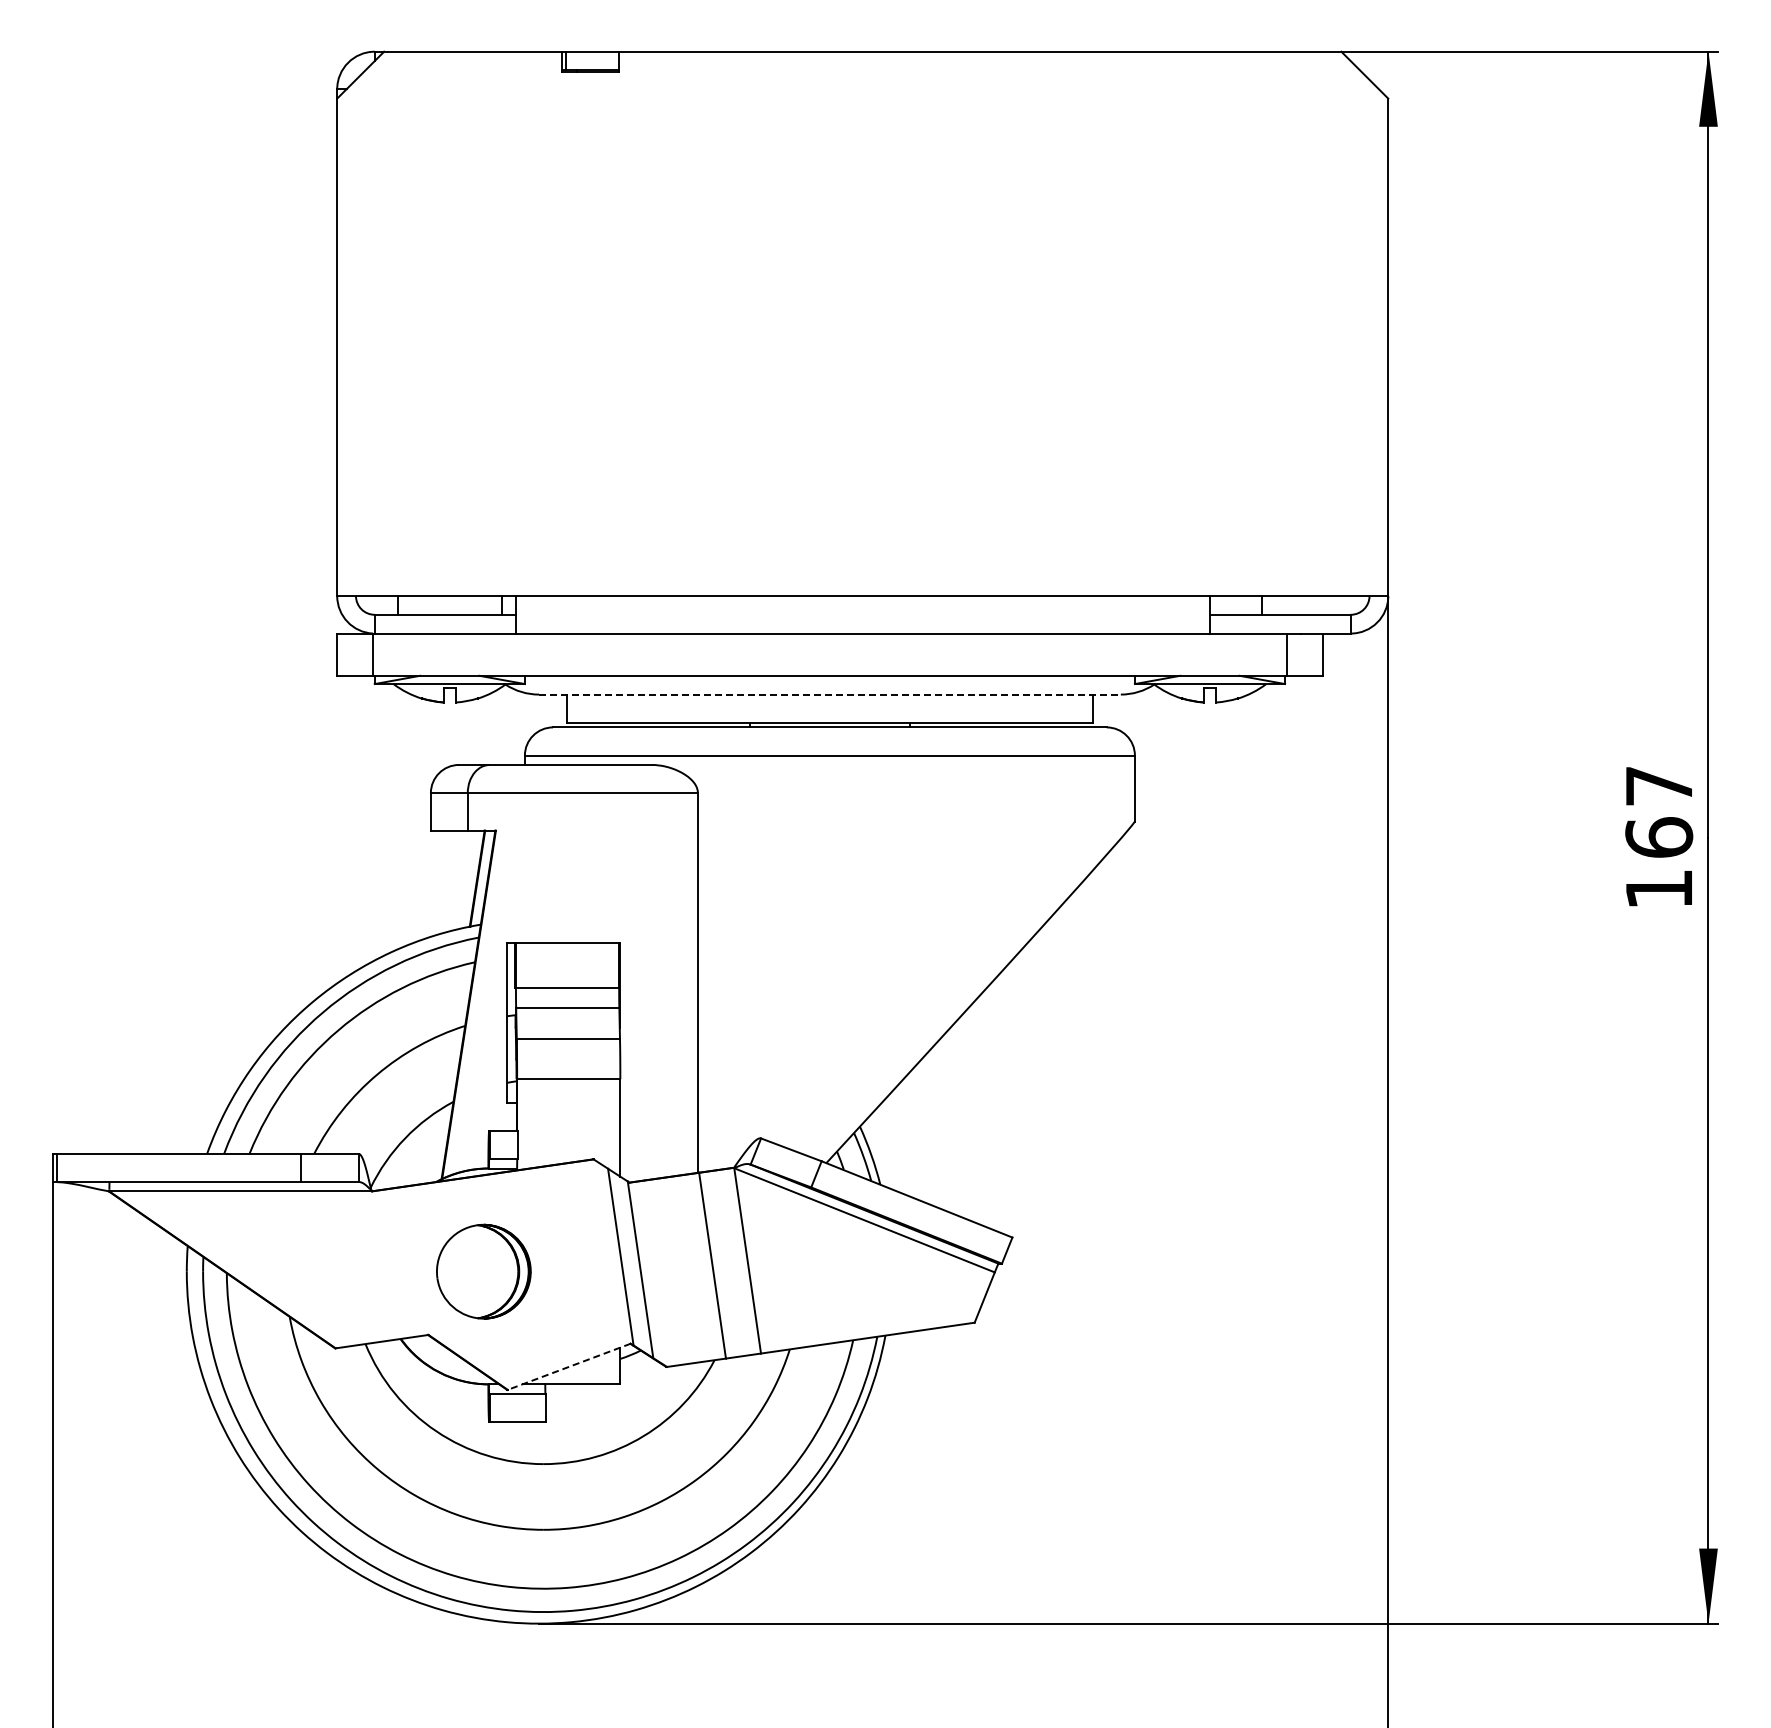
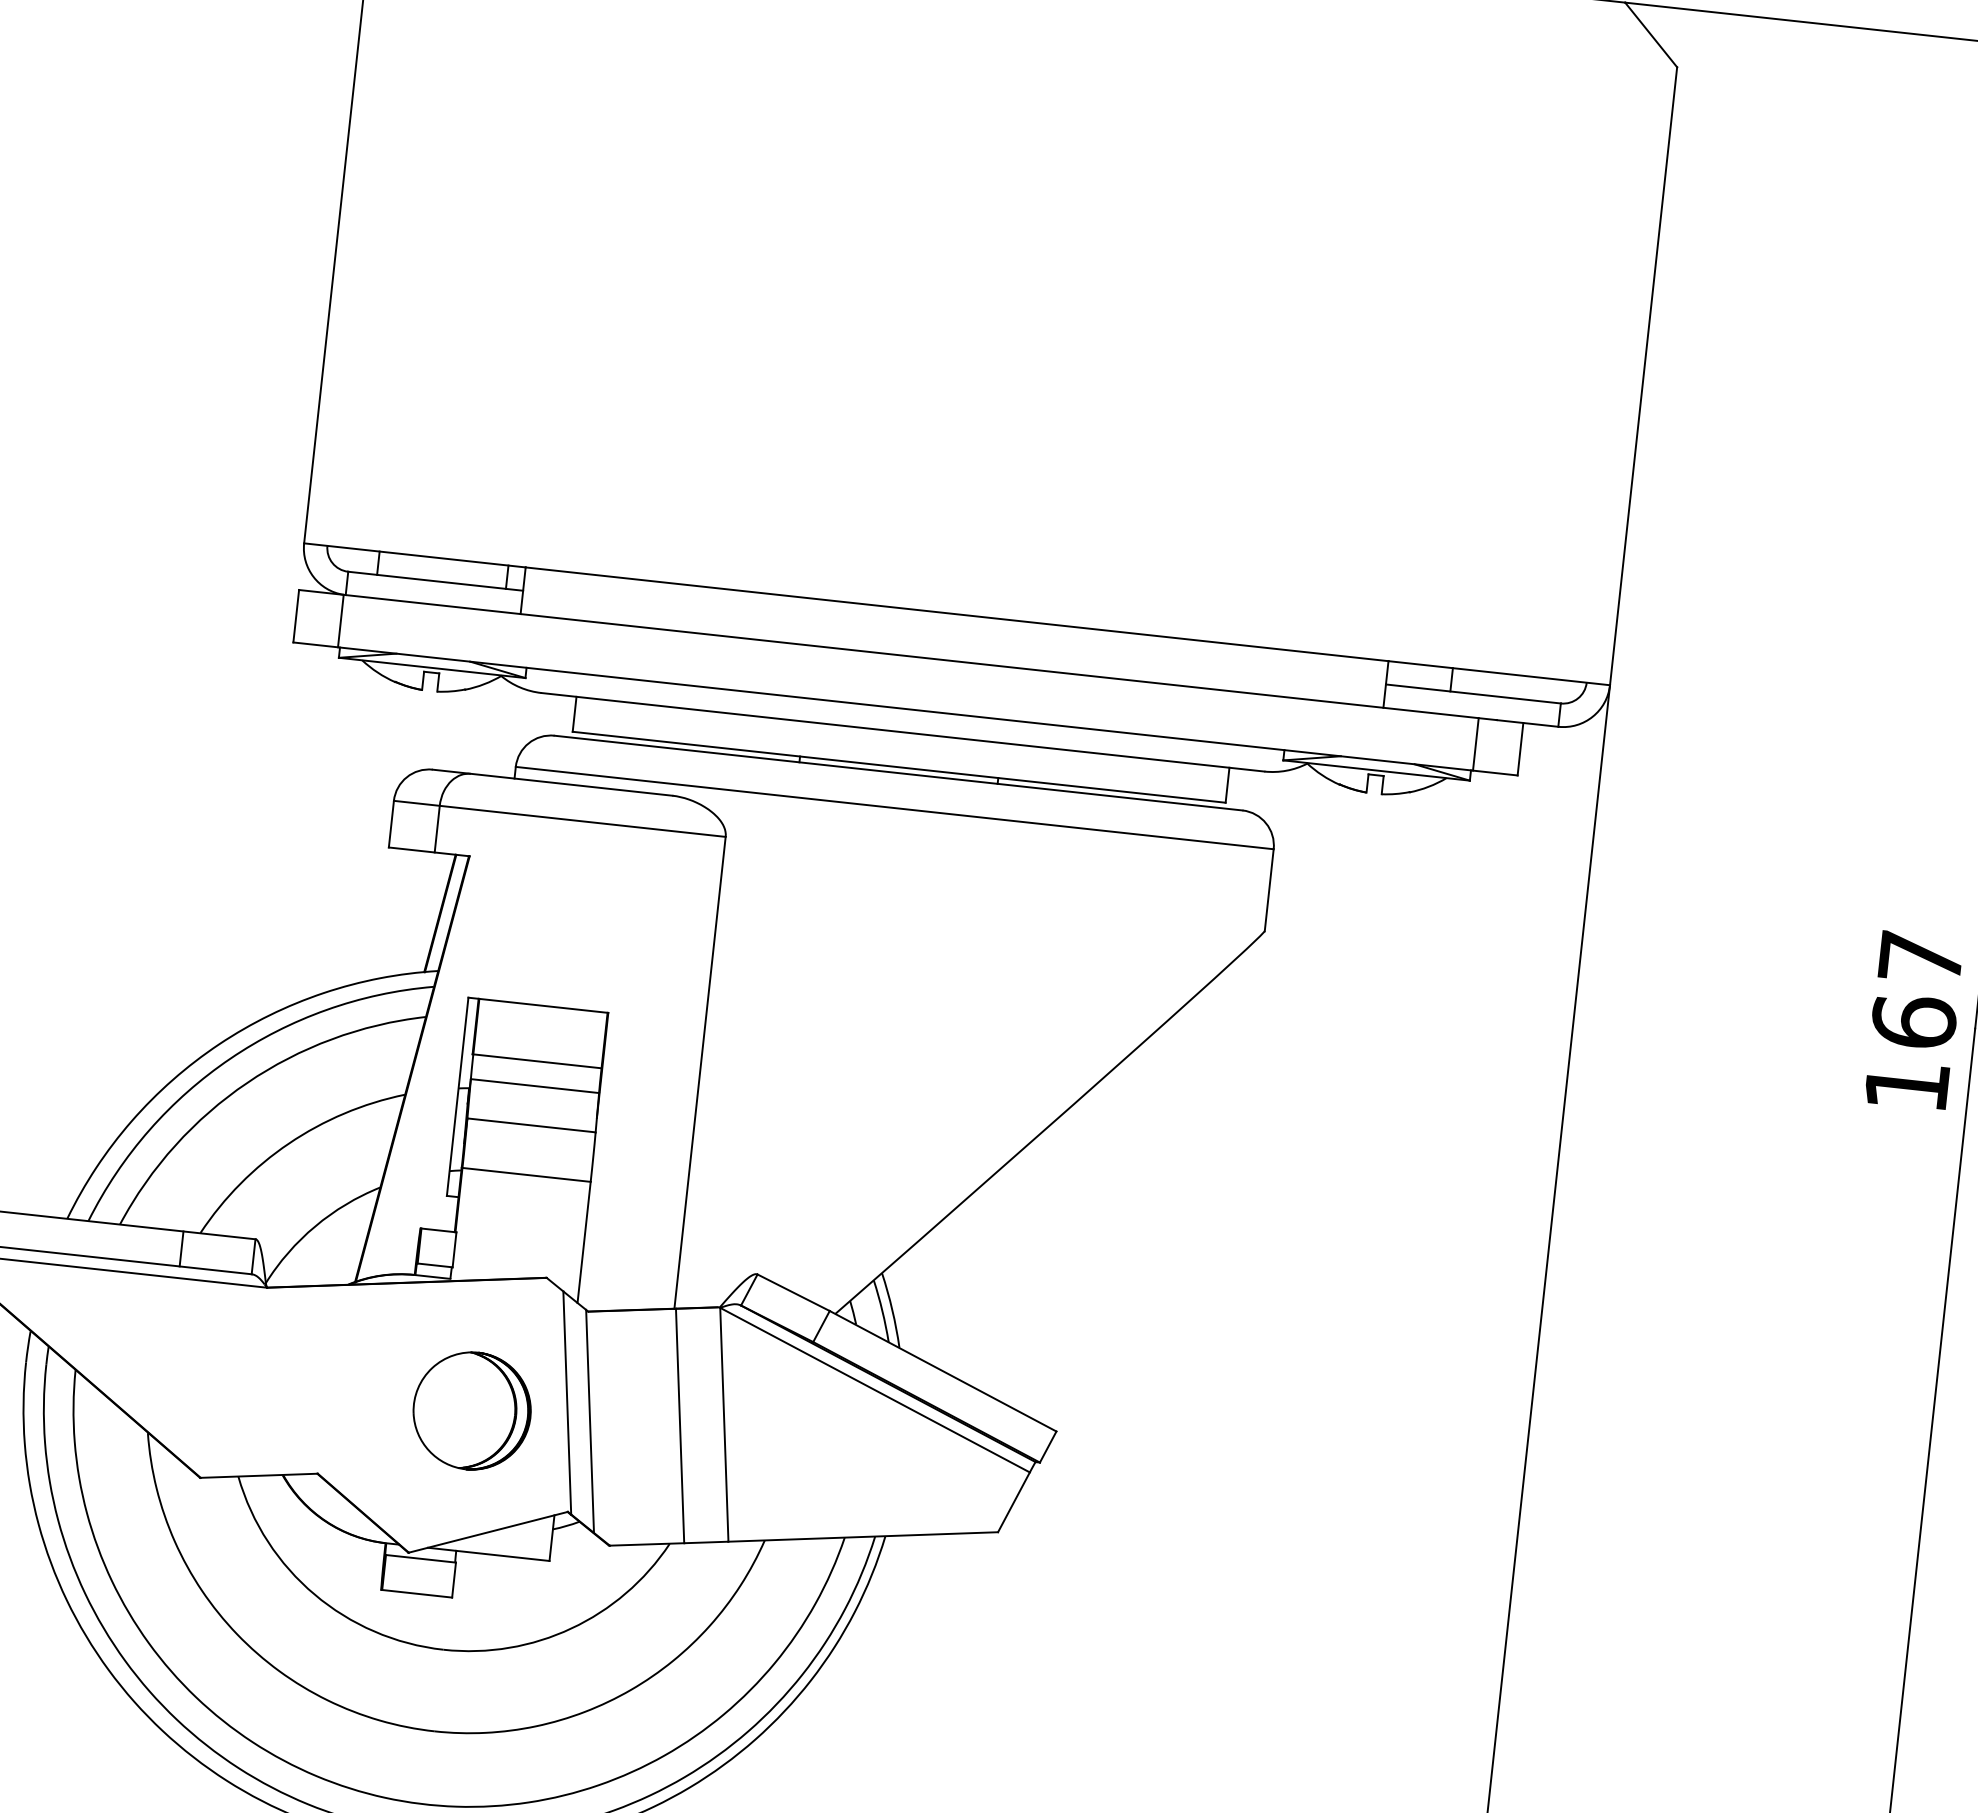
line: (829, 694) -> (902, 732), dashed -> solid
part: (483, 1271) -> (471, 1410), moved
line: (569, 1366) -> (488, 1531), dashed -> solid

